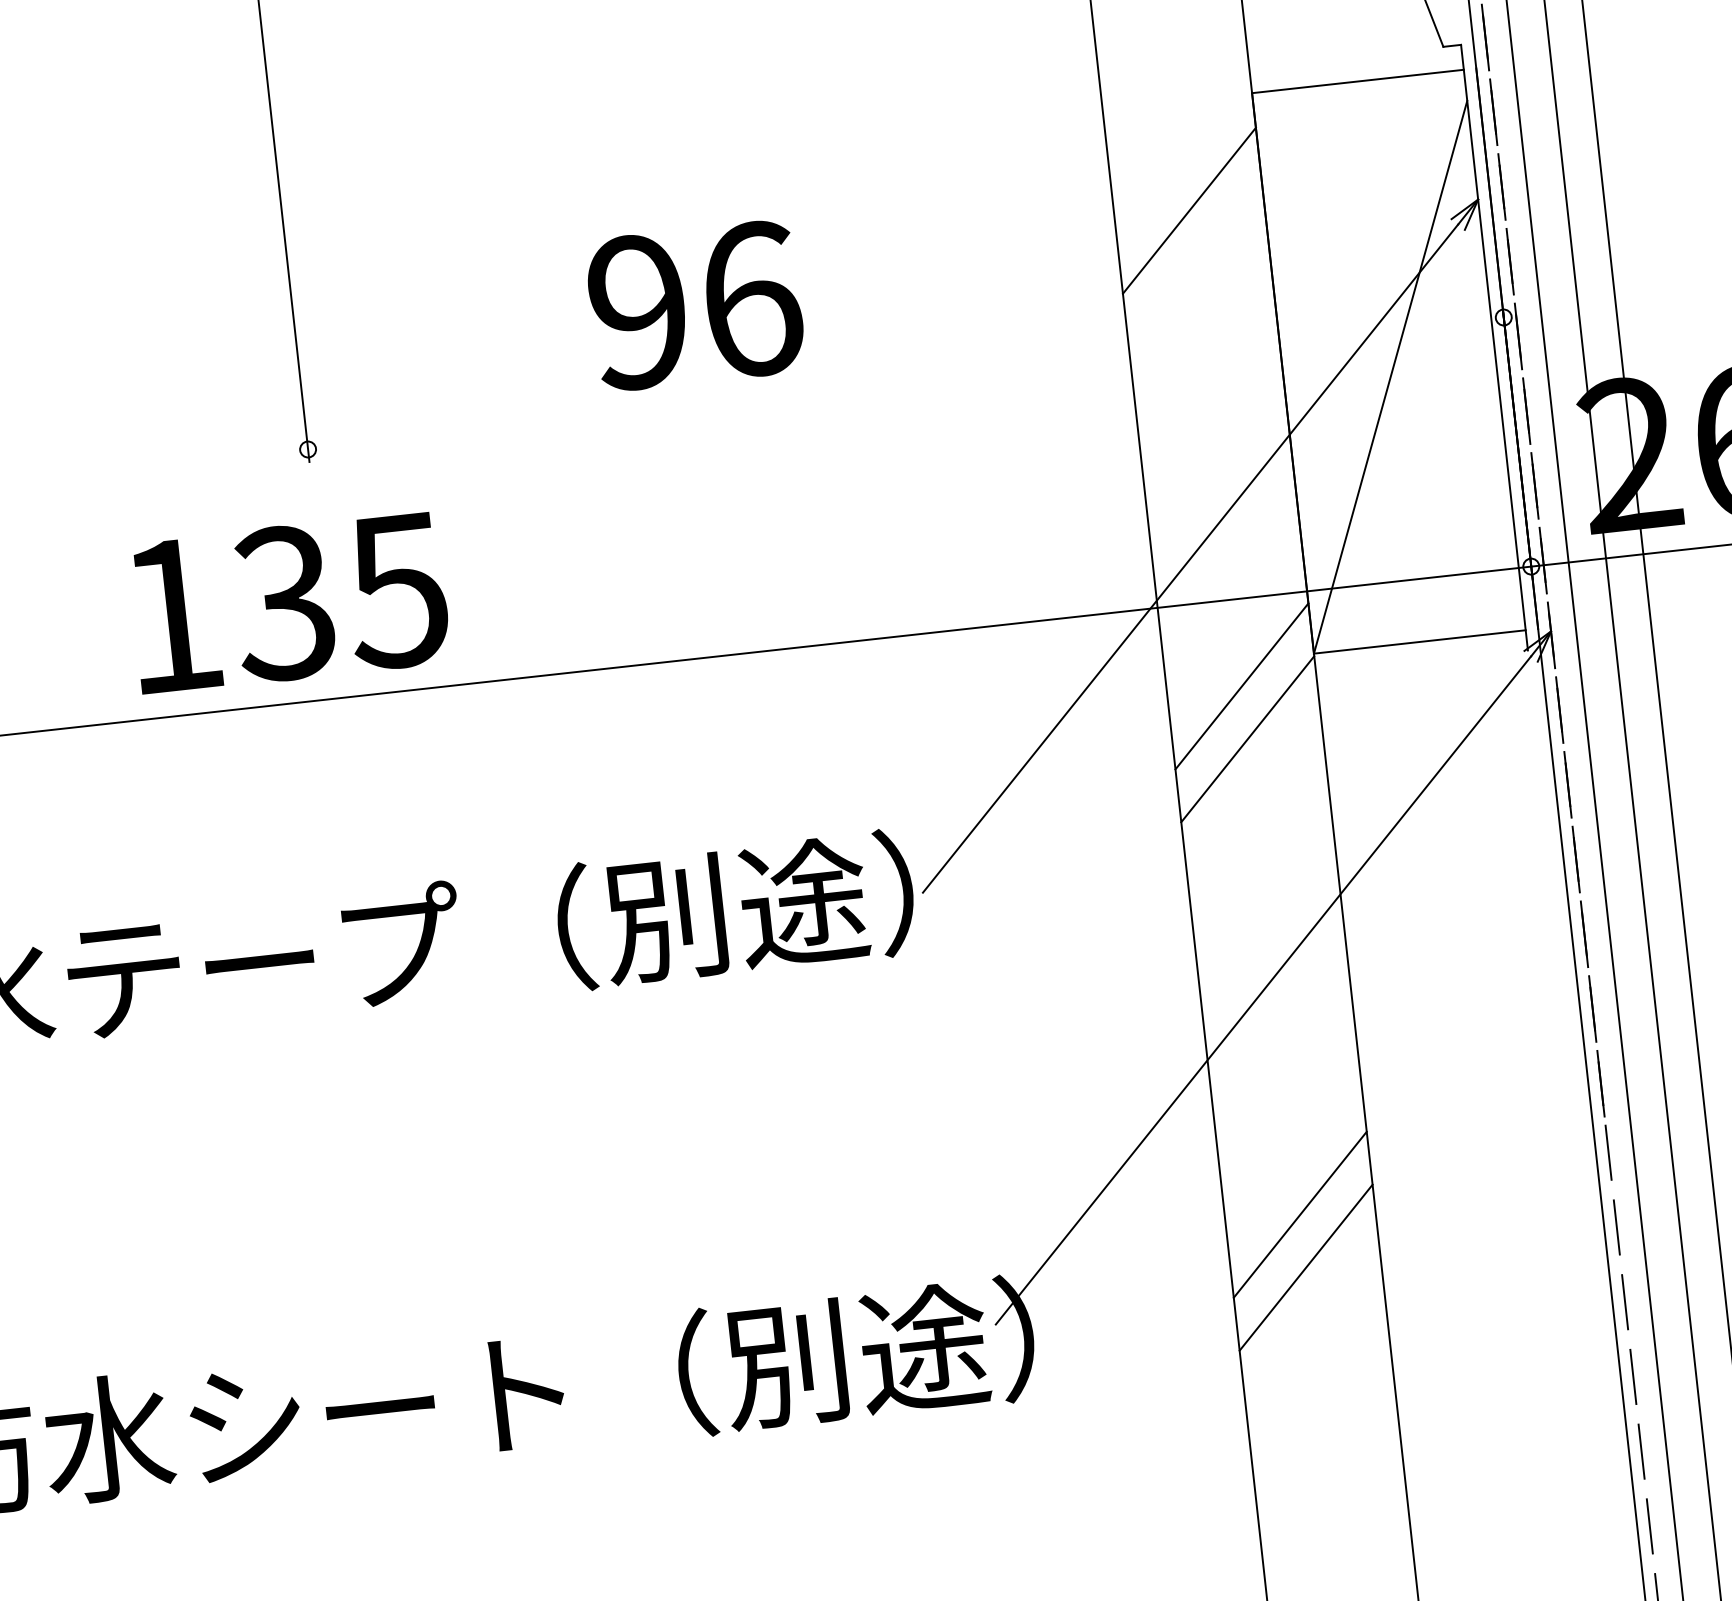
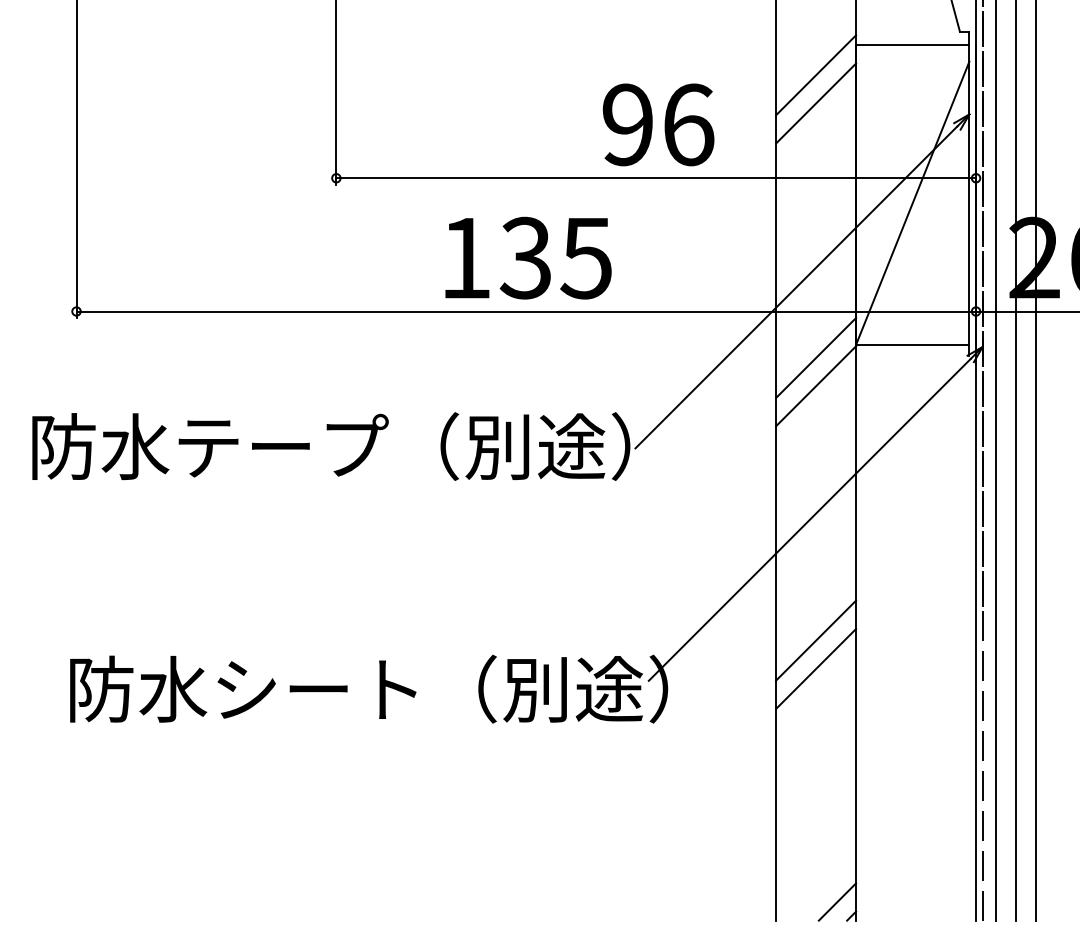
line: (1184, 158) -> (816, 75), added
text: (695, 305) -> (658, 124), moved
line: (906, 383) -> (656, 178), added
text: (289, 601) -> (528, 257), moved

